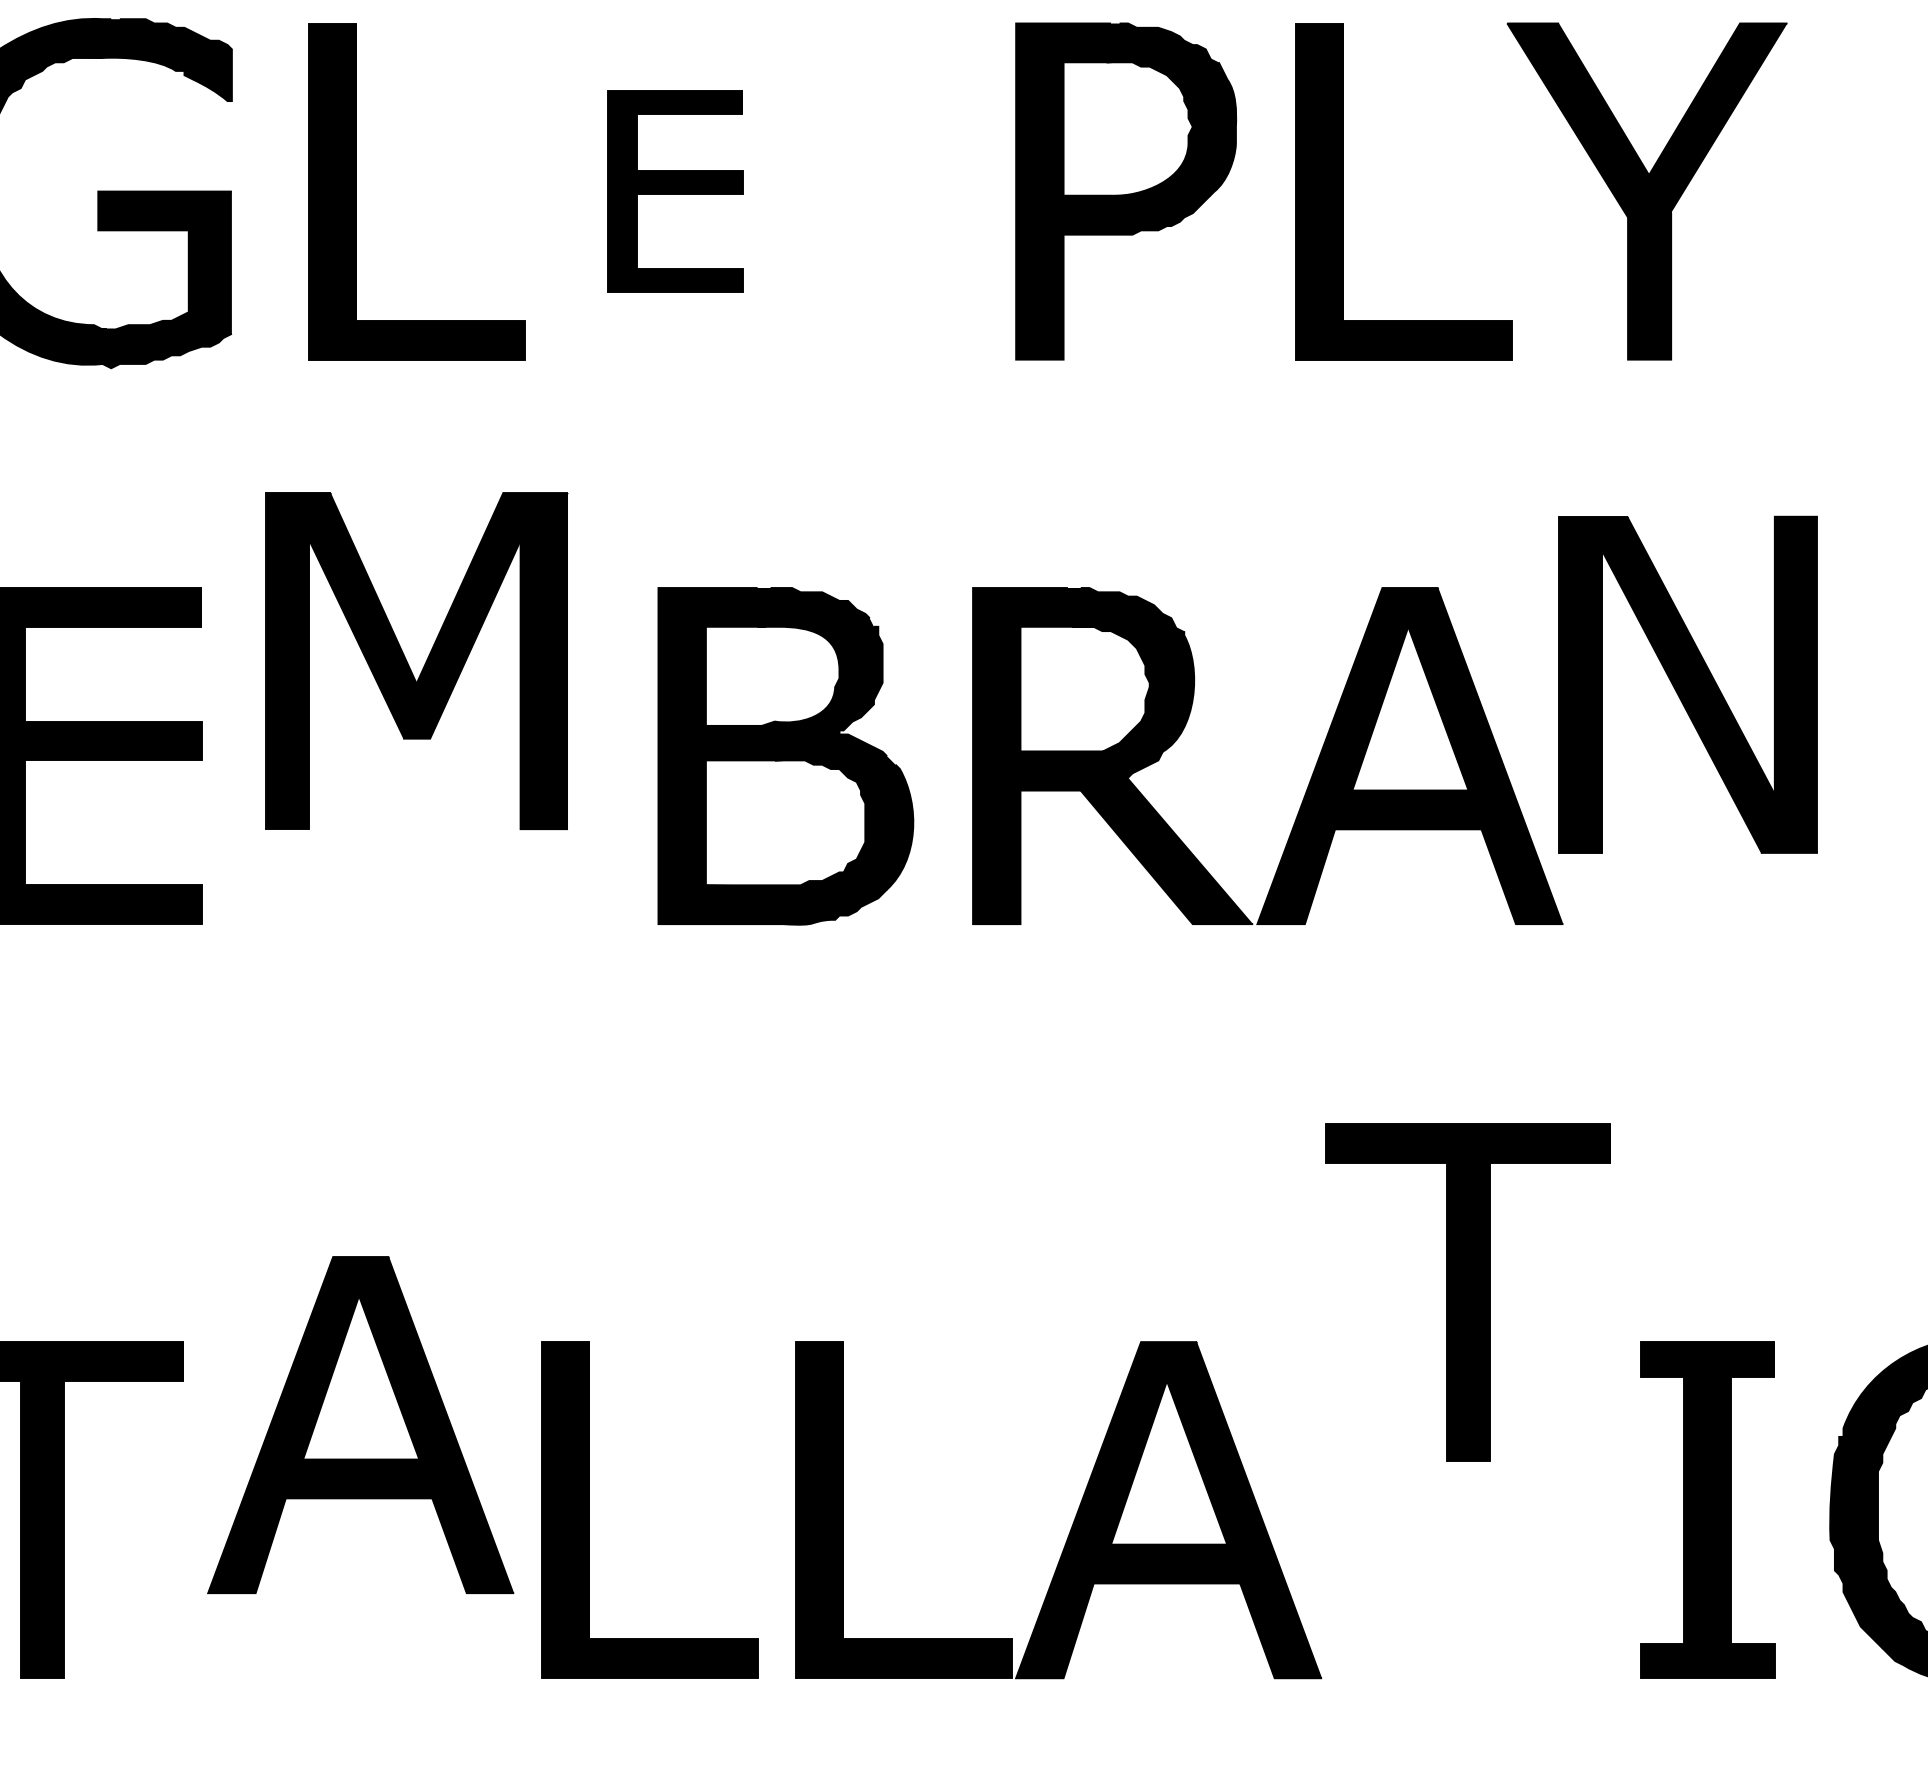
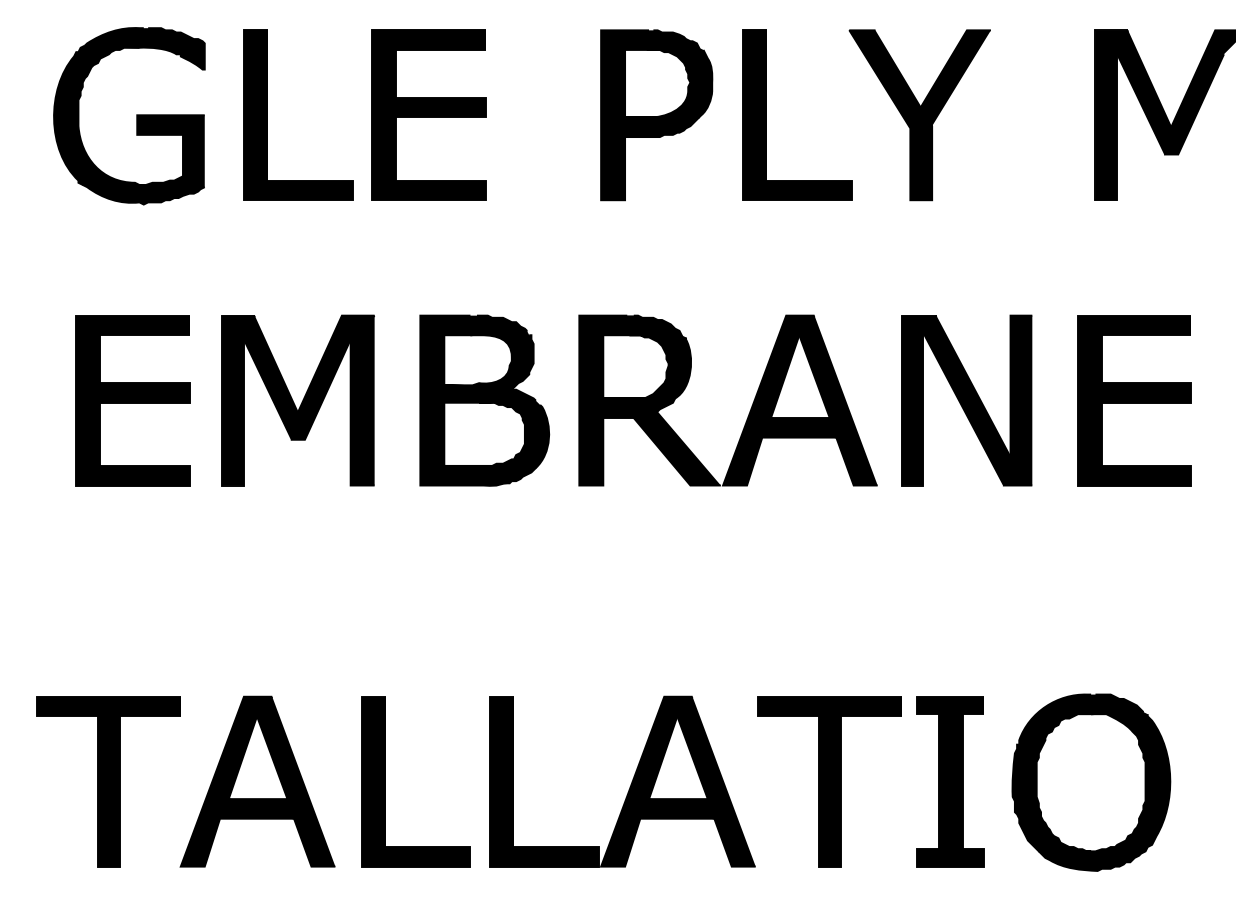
part: (674, 190) -> (428, 114), size x1.67
part: (415, 660) -> (297, 400), moved
part: (1687, 684) -> (966, 400), moved
part: (1468, 1292) -> (829, 781), moved
part: (359, 1424) -> (257, 781), moved

